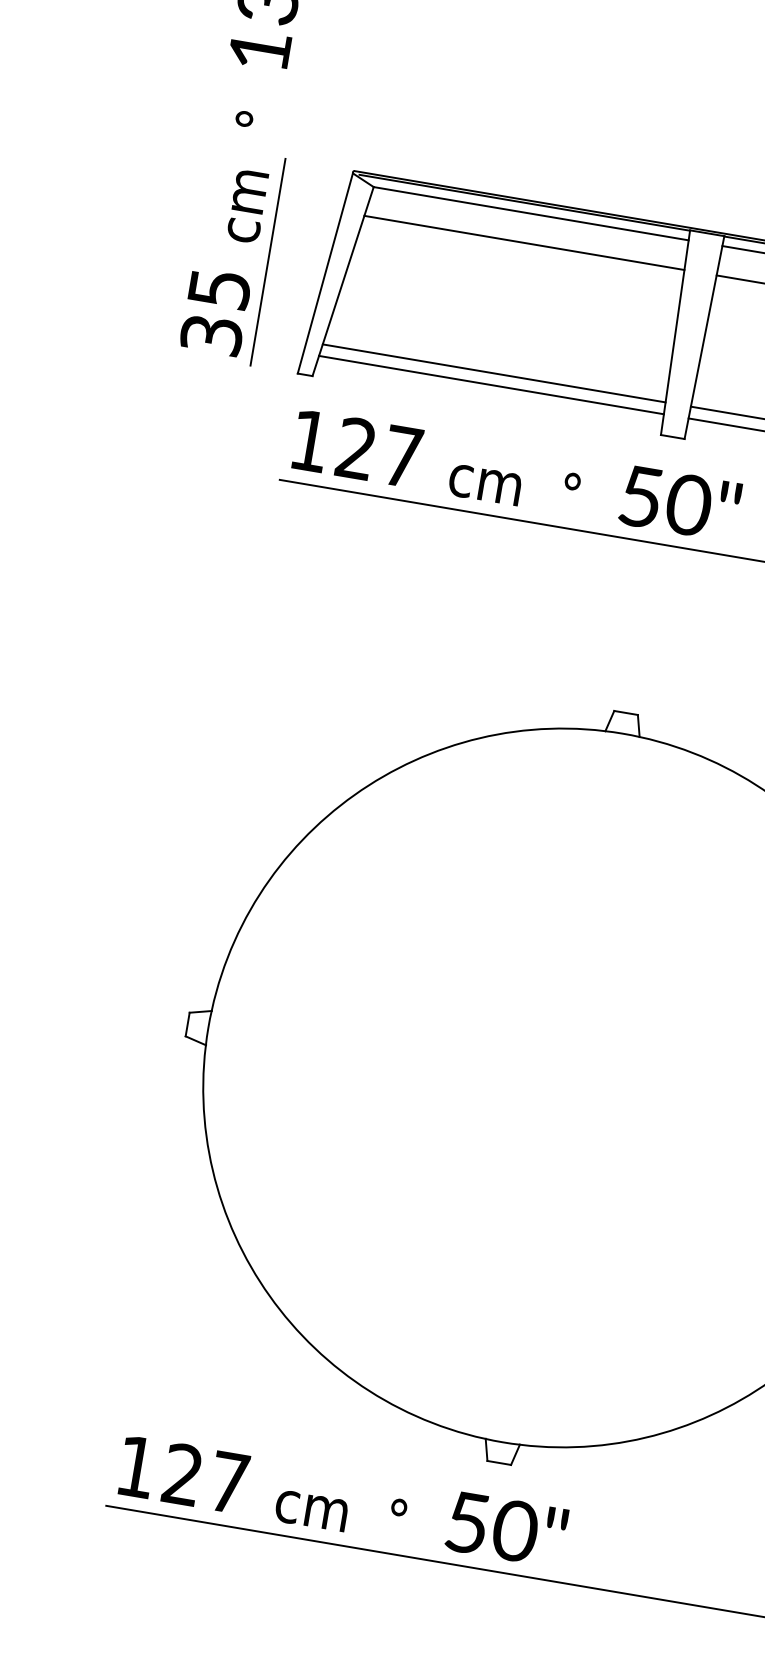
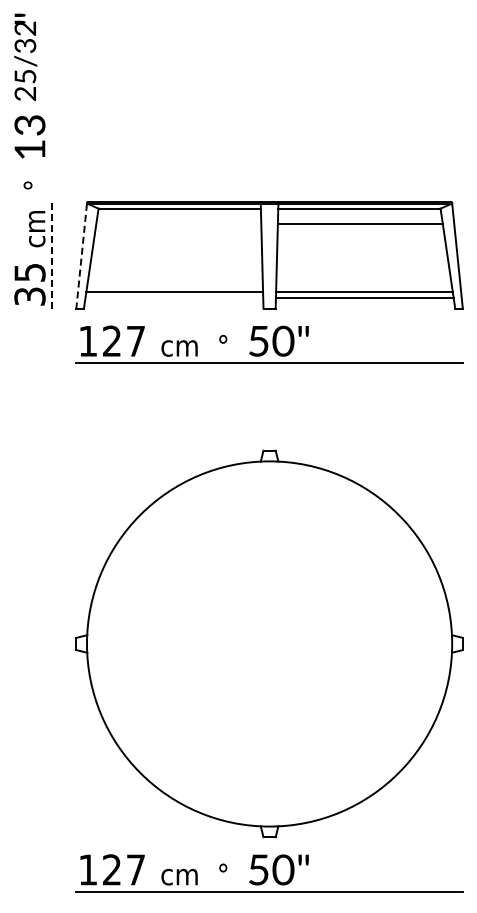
line: (523, 242) -> (178, 223), removed
line: (269, 260) -> (52, 254), solid -> dashed
line: (324, 274) -> (81, 256), solid -> dashed
line: (491, 384) -> (174, 297), removed

